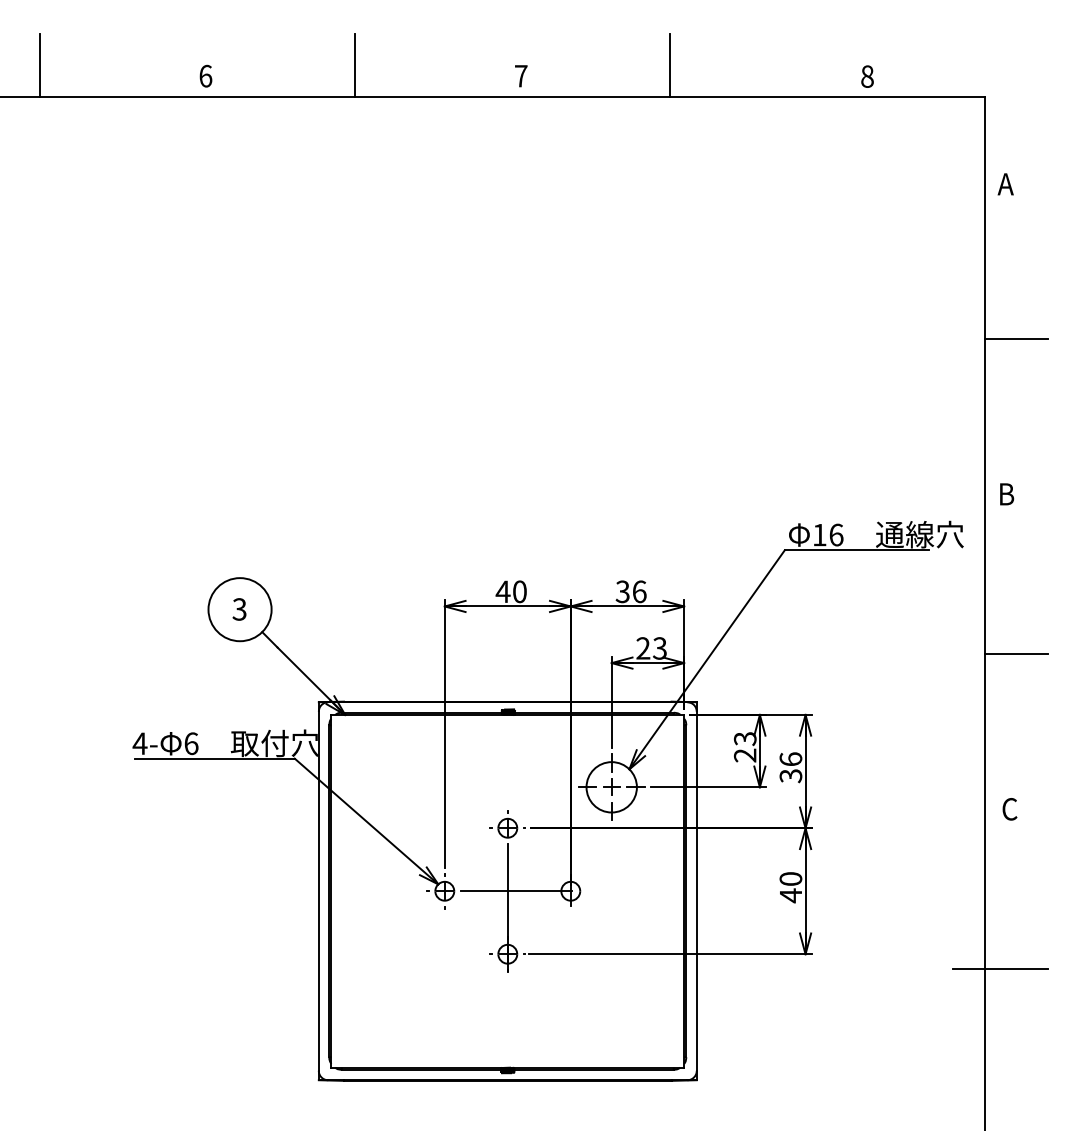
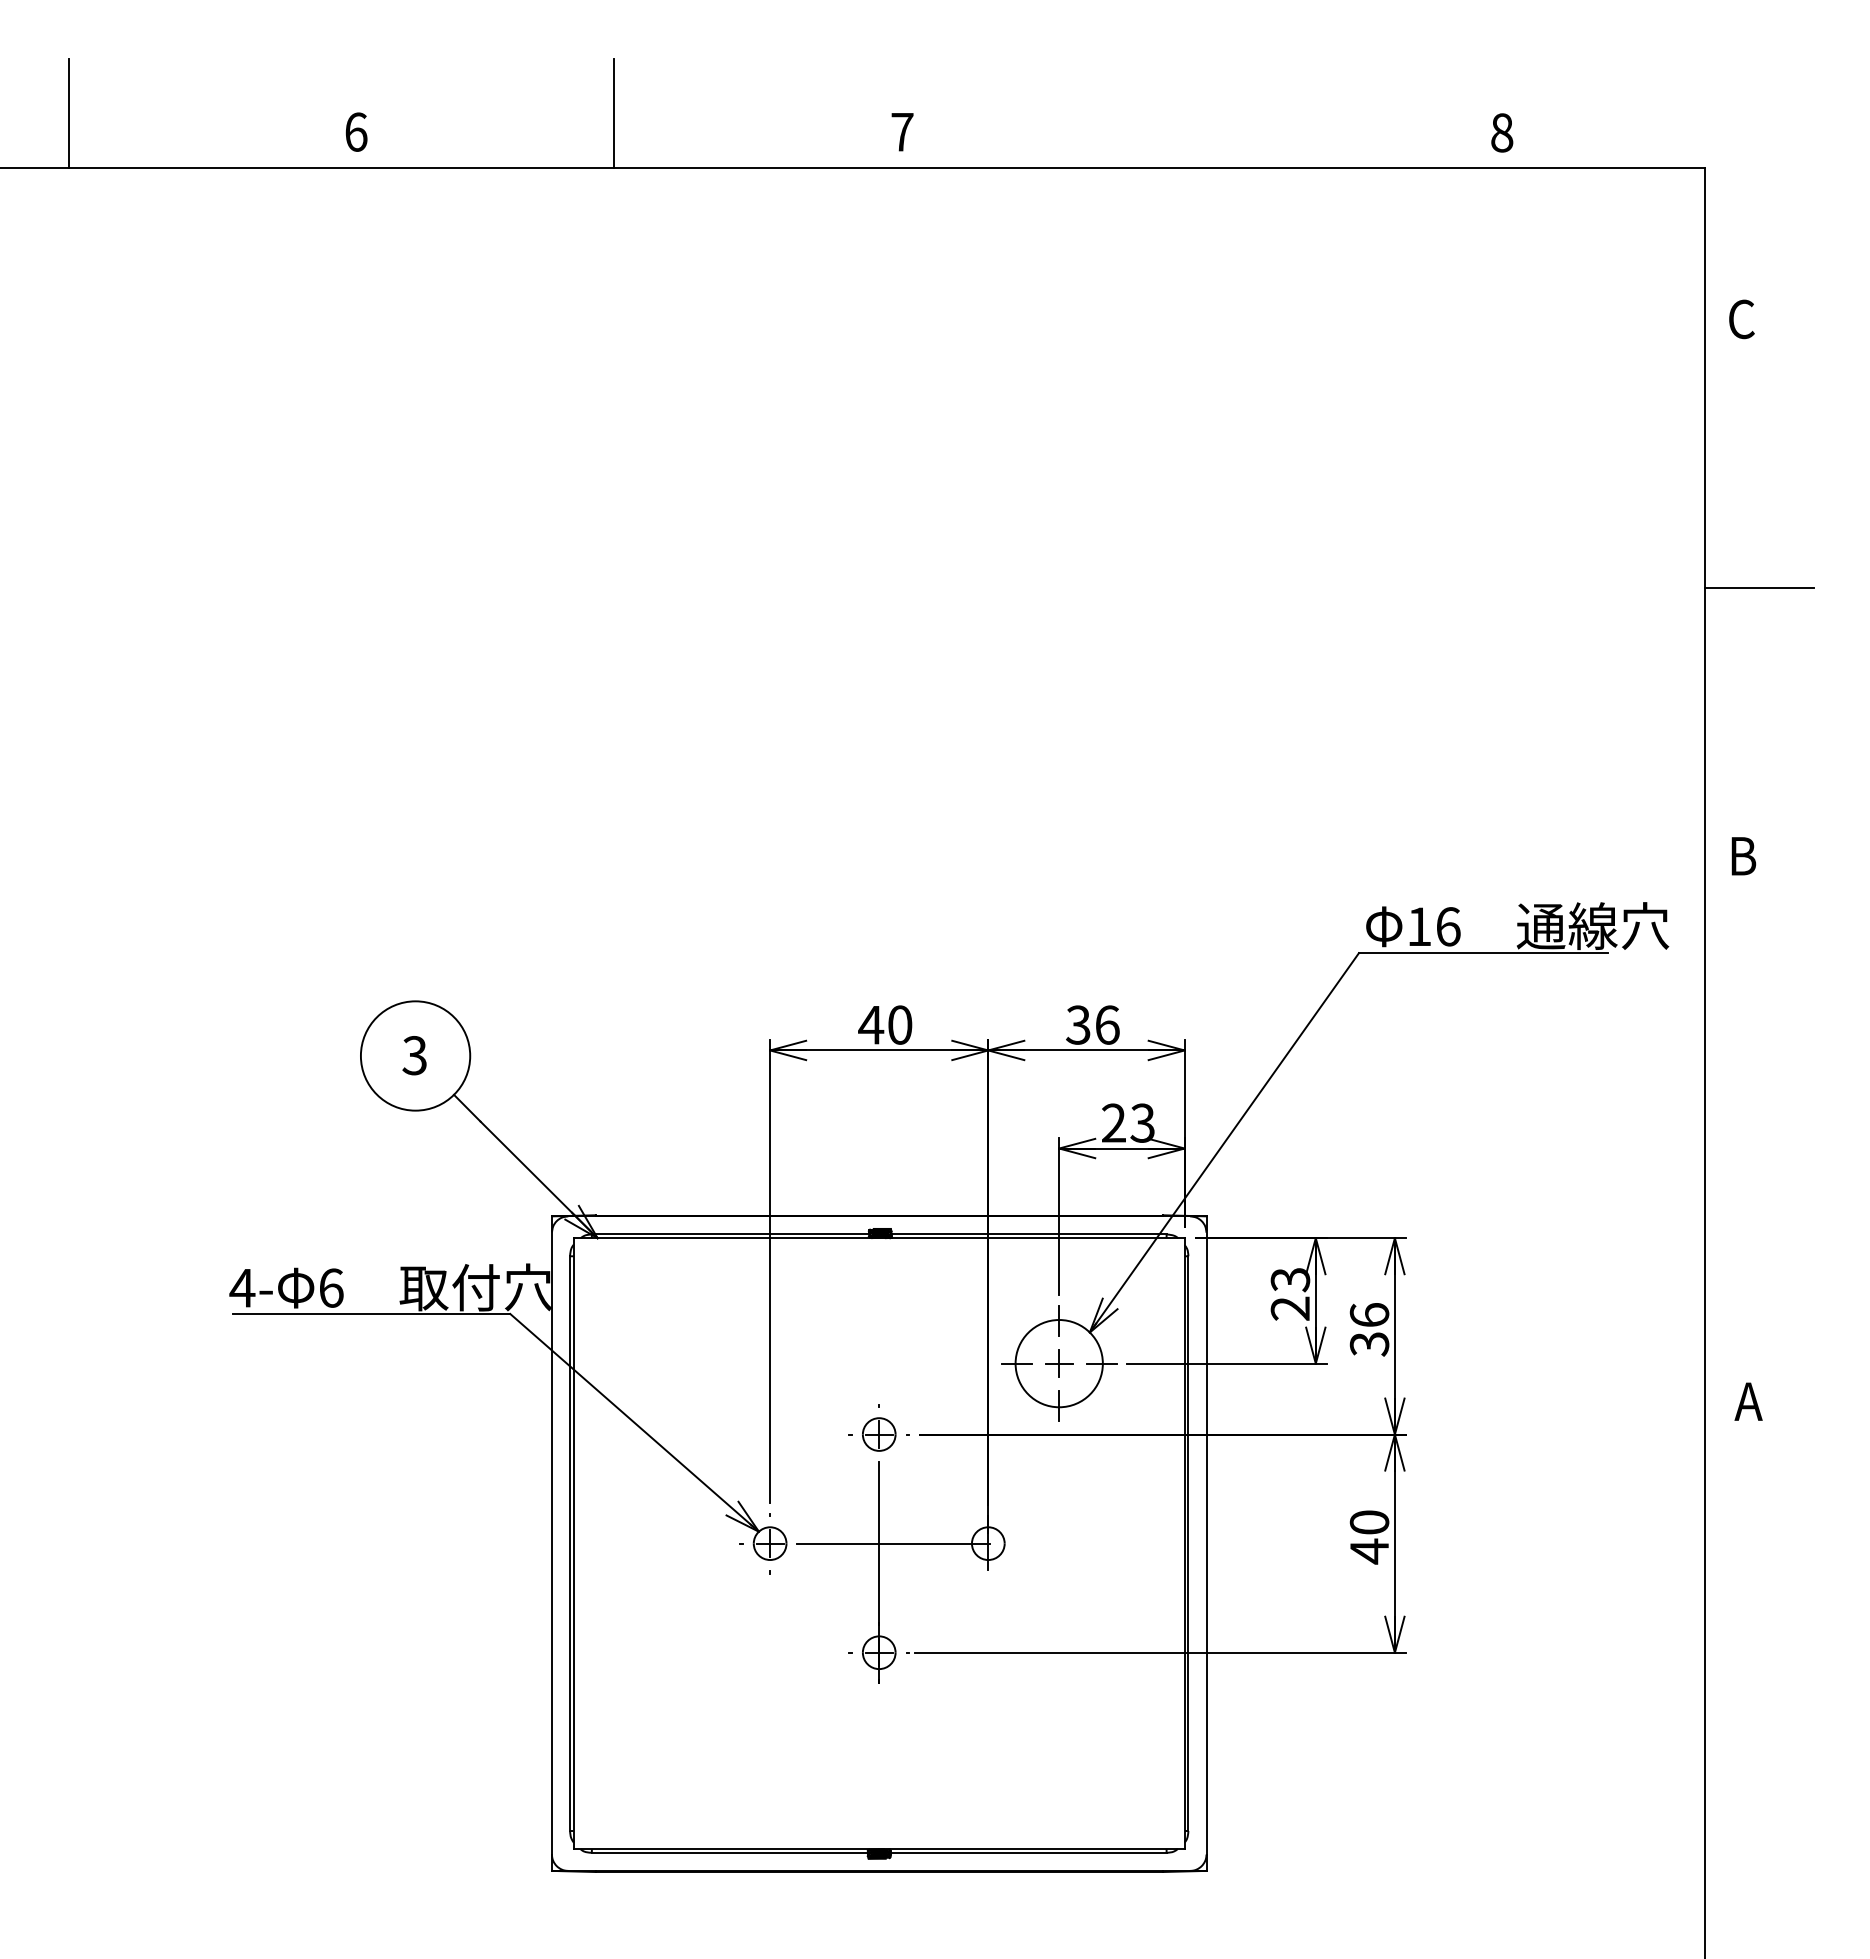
line: (669, 64) -> (1159, 111), removed
text: (1005, 184) -> (1741, 319), A -> C
line: (1015, 654) -> (1758, 1133), removed
text: (1009, 809) -> (1748, 1402), C -> A
line: (1000, 969) -> (1732, 1679), removed

